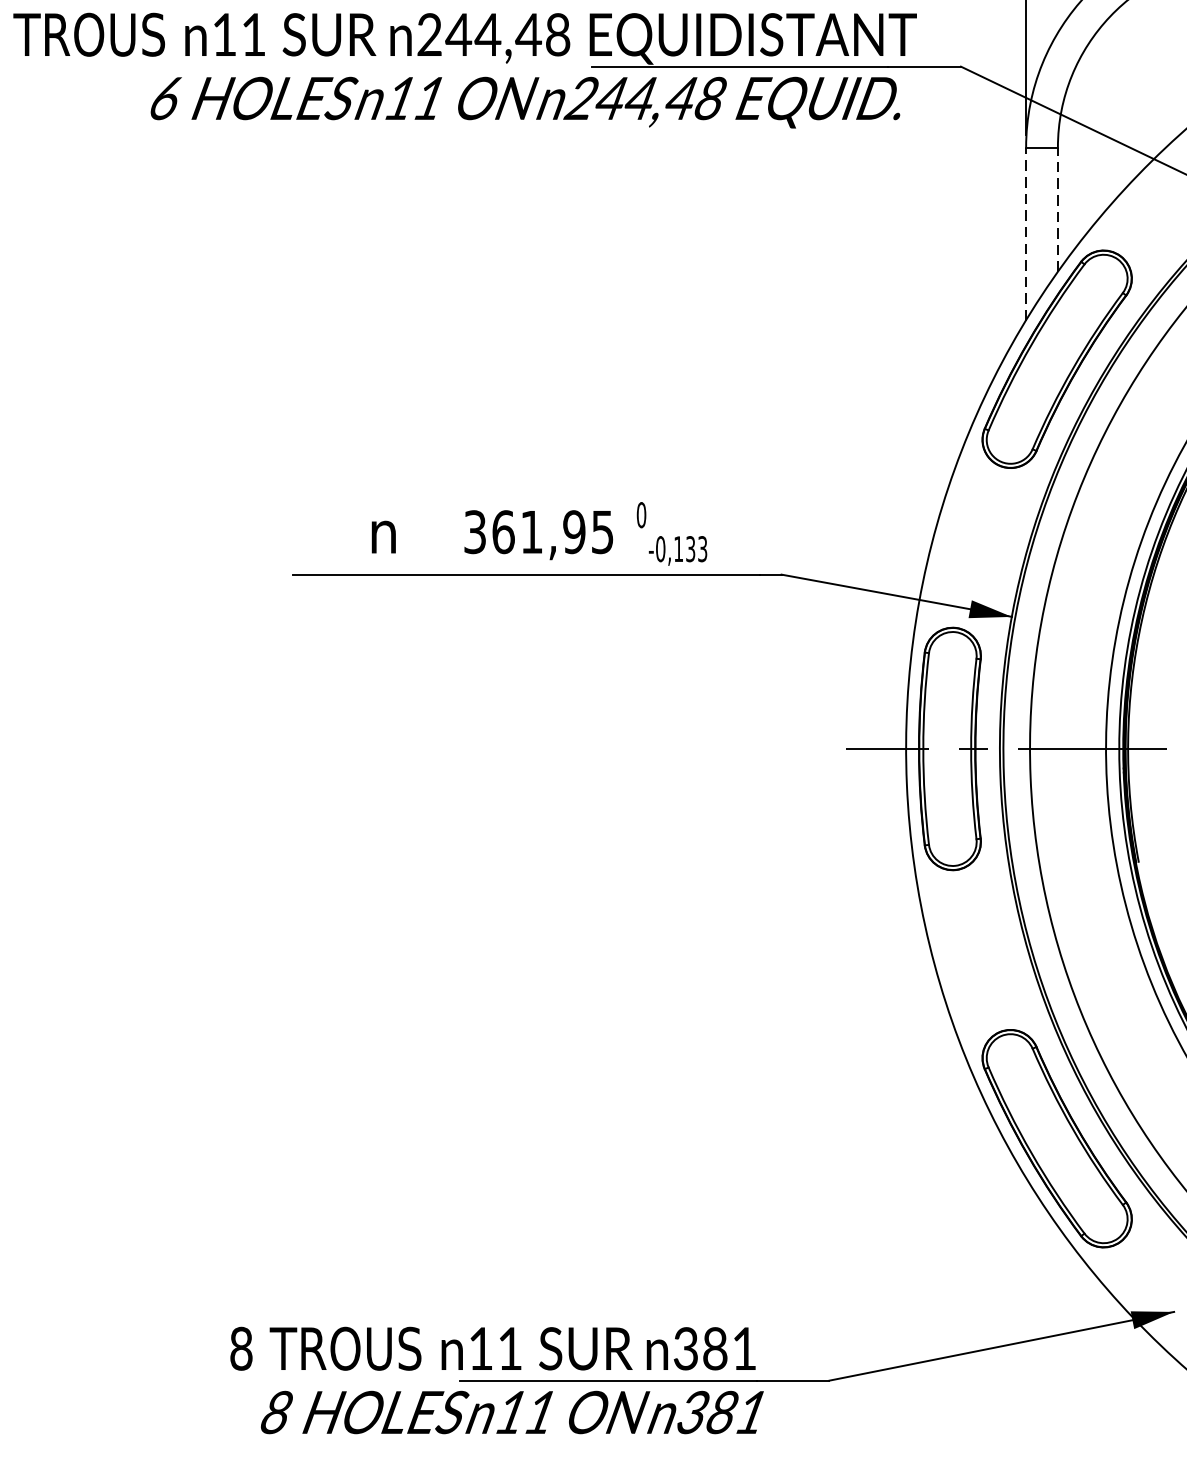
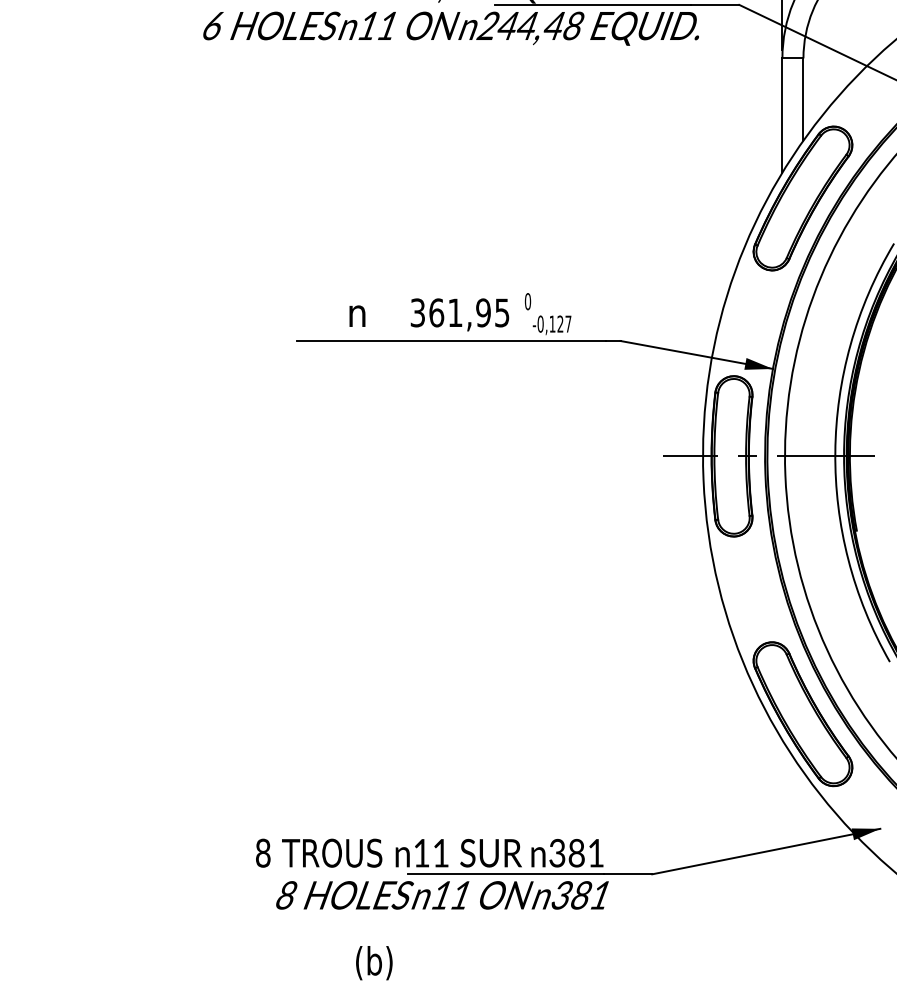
line: (1057, 209) -> (803, 99), dashed -> solid
line: (1026, 233) -> (782, 115), dashed -> solid
text: (696, 548) -> (564, 323), -0,133 -> -0,127

